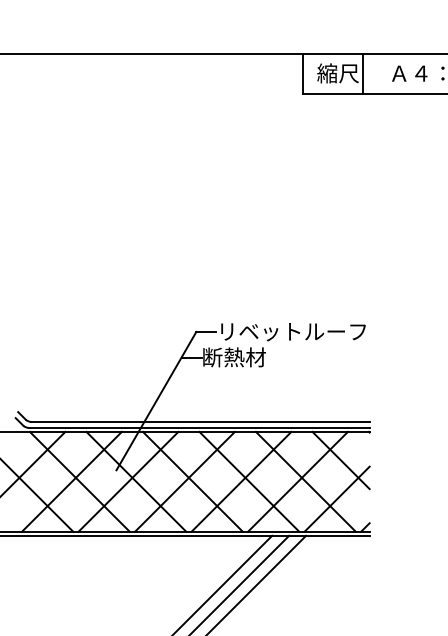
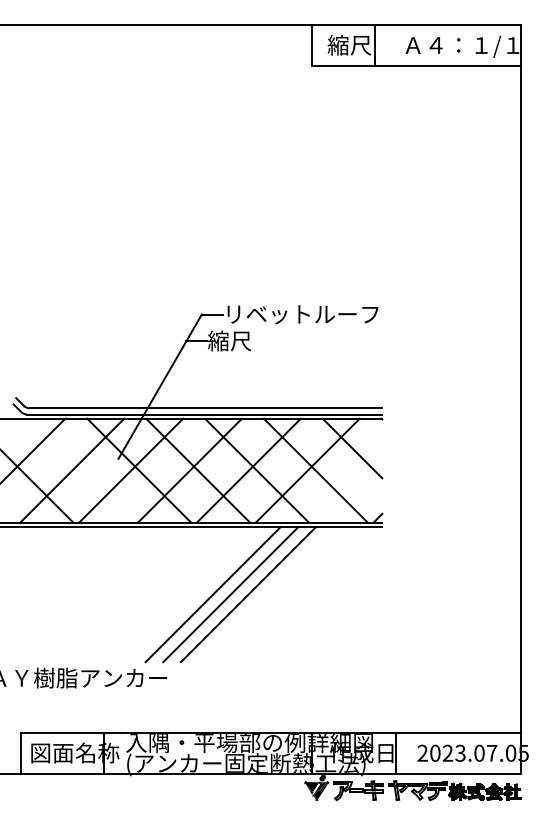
text: (234, 356) -> (241, 340), 断熱材 -> 縮尺
line: (79, 481) -> (80, 470), removed
line: (337, 498) -> (348, 488), removed

